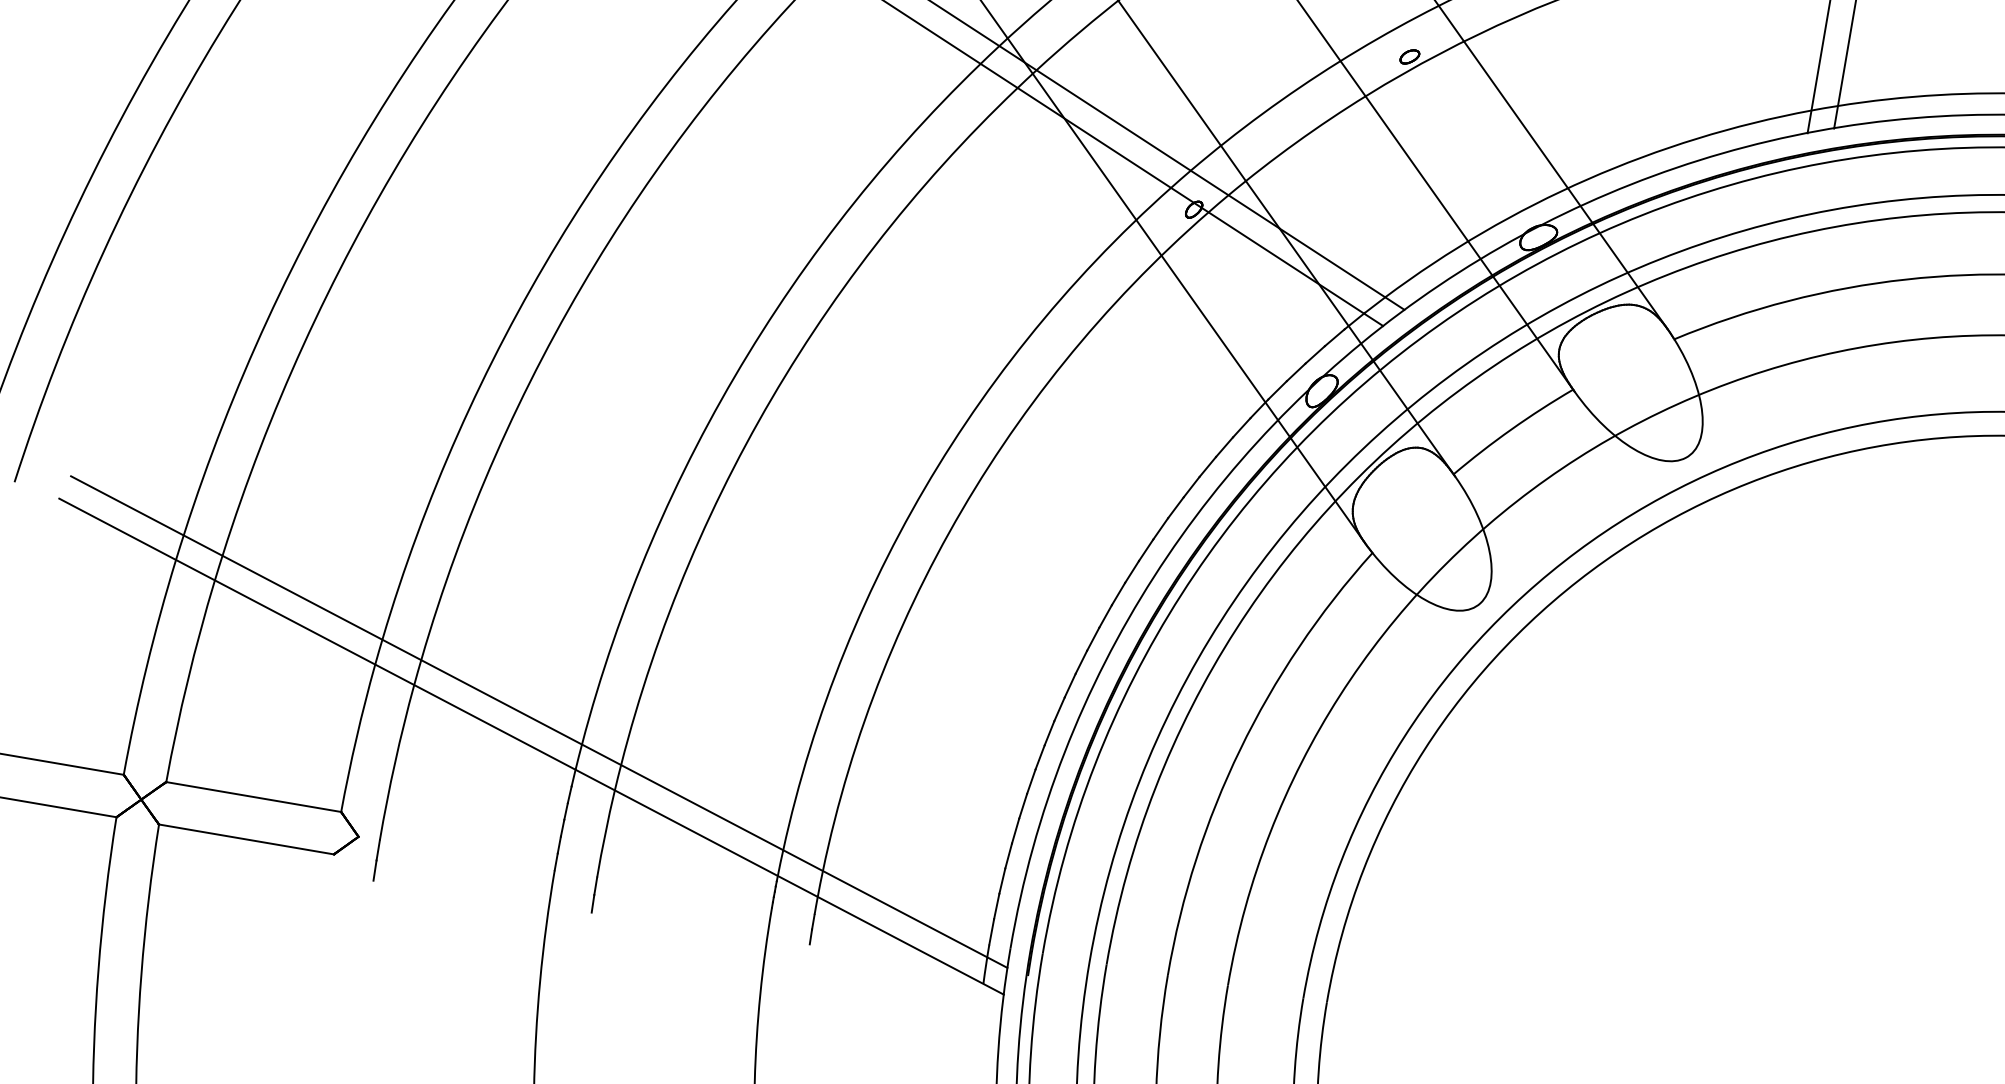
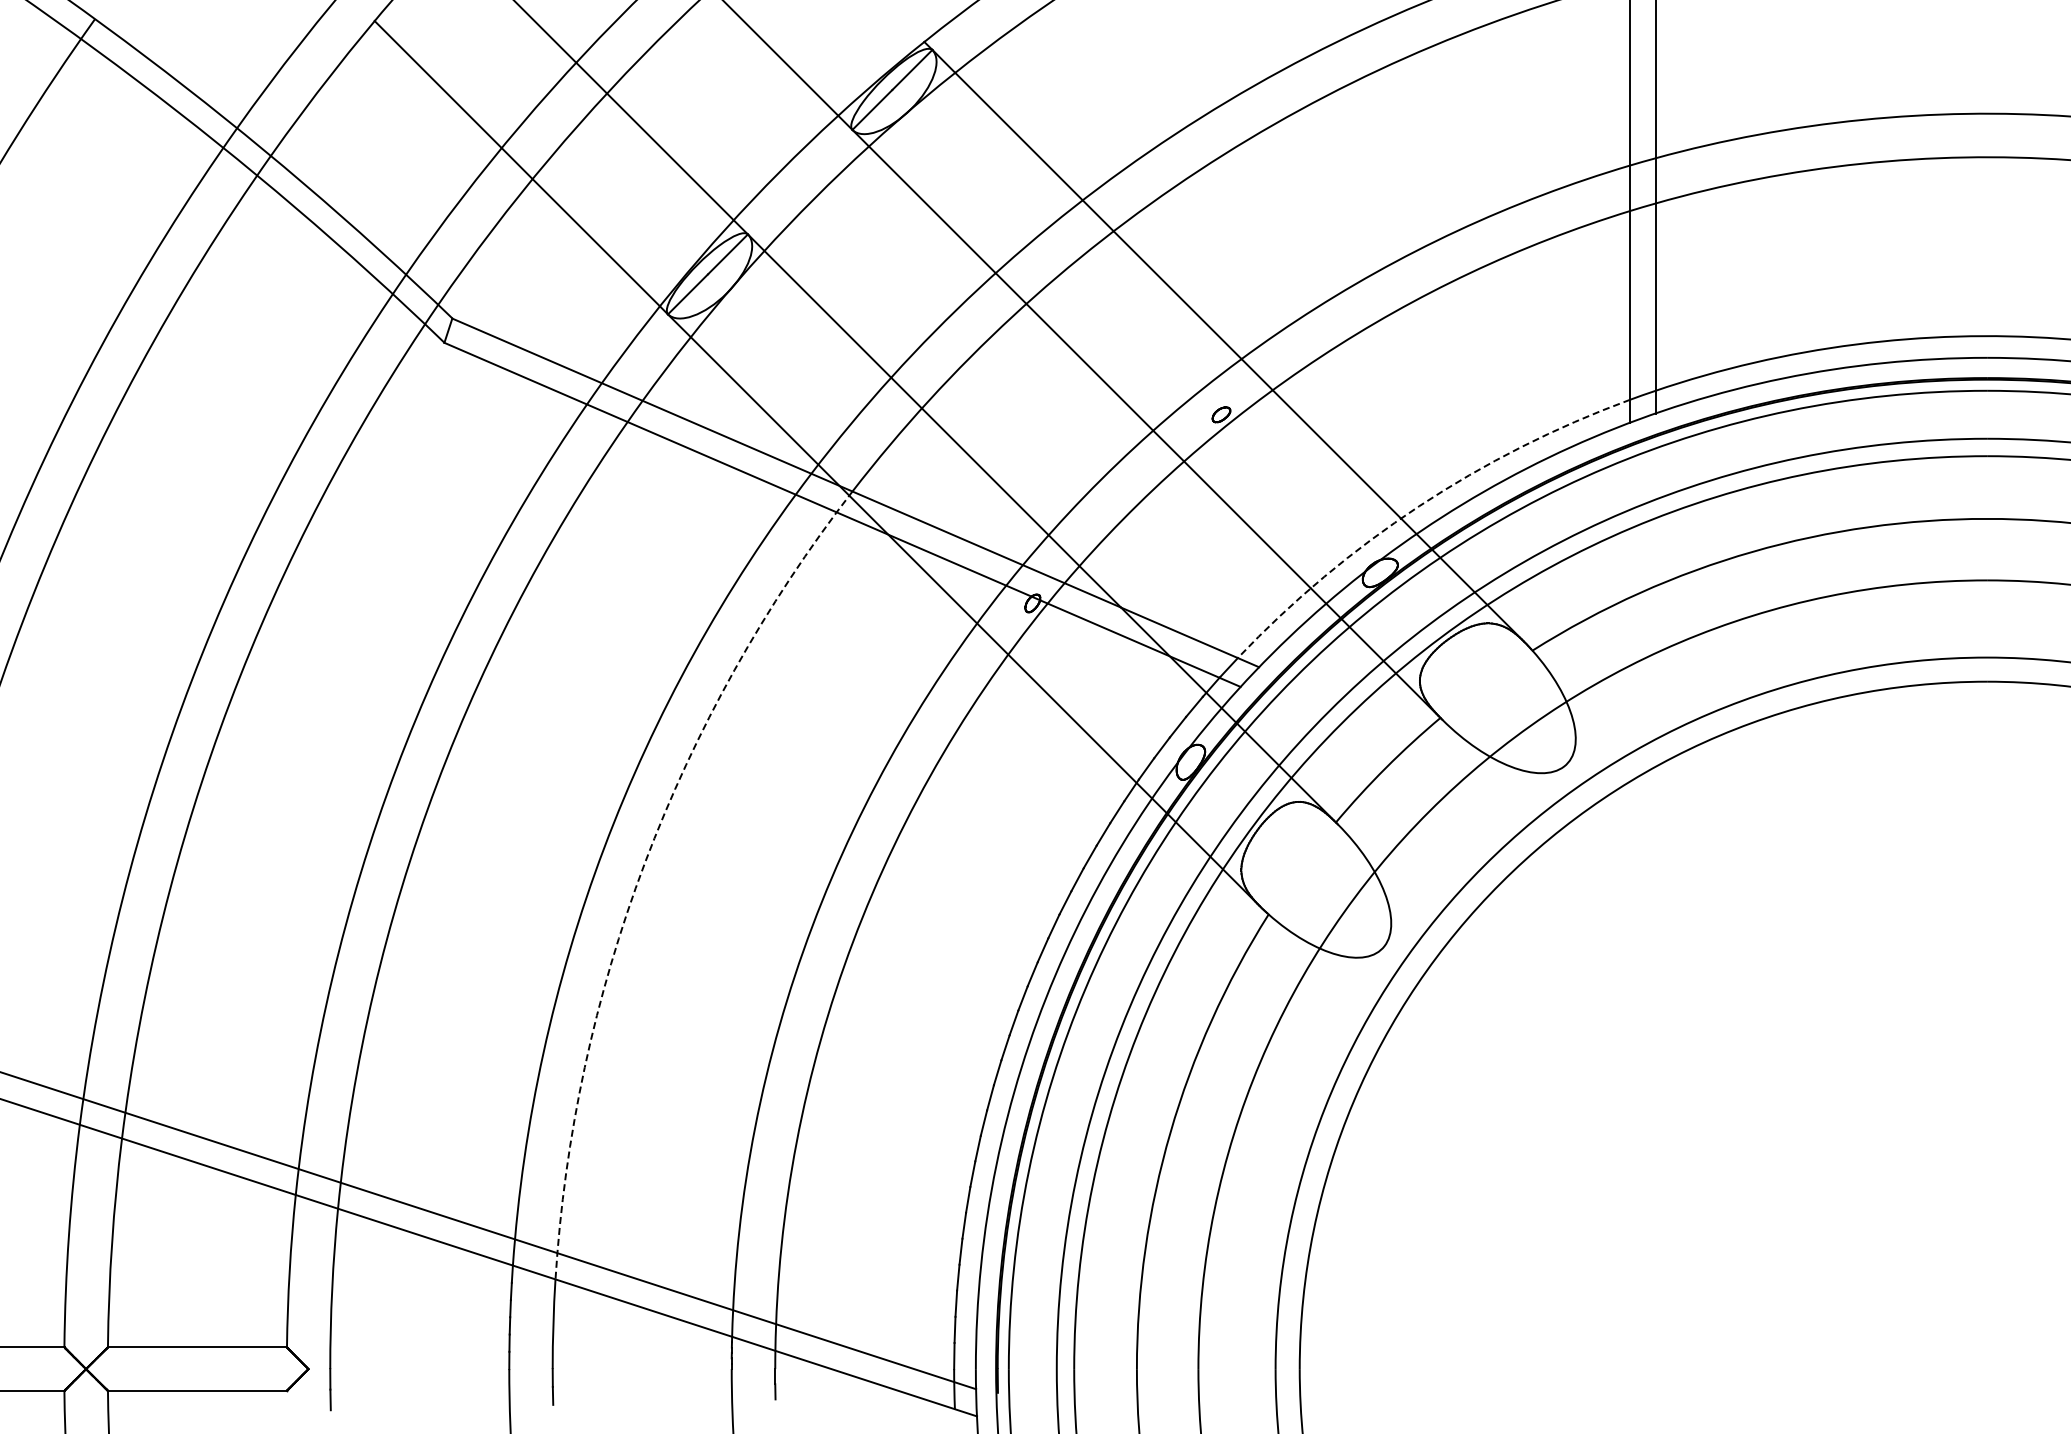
arc: (1588, 179) -> (1419, 506), solid -> dashed
arc: (771, 398) -> (644, 863), solid -> dashed

